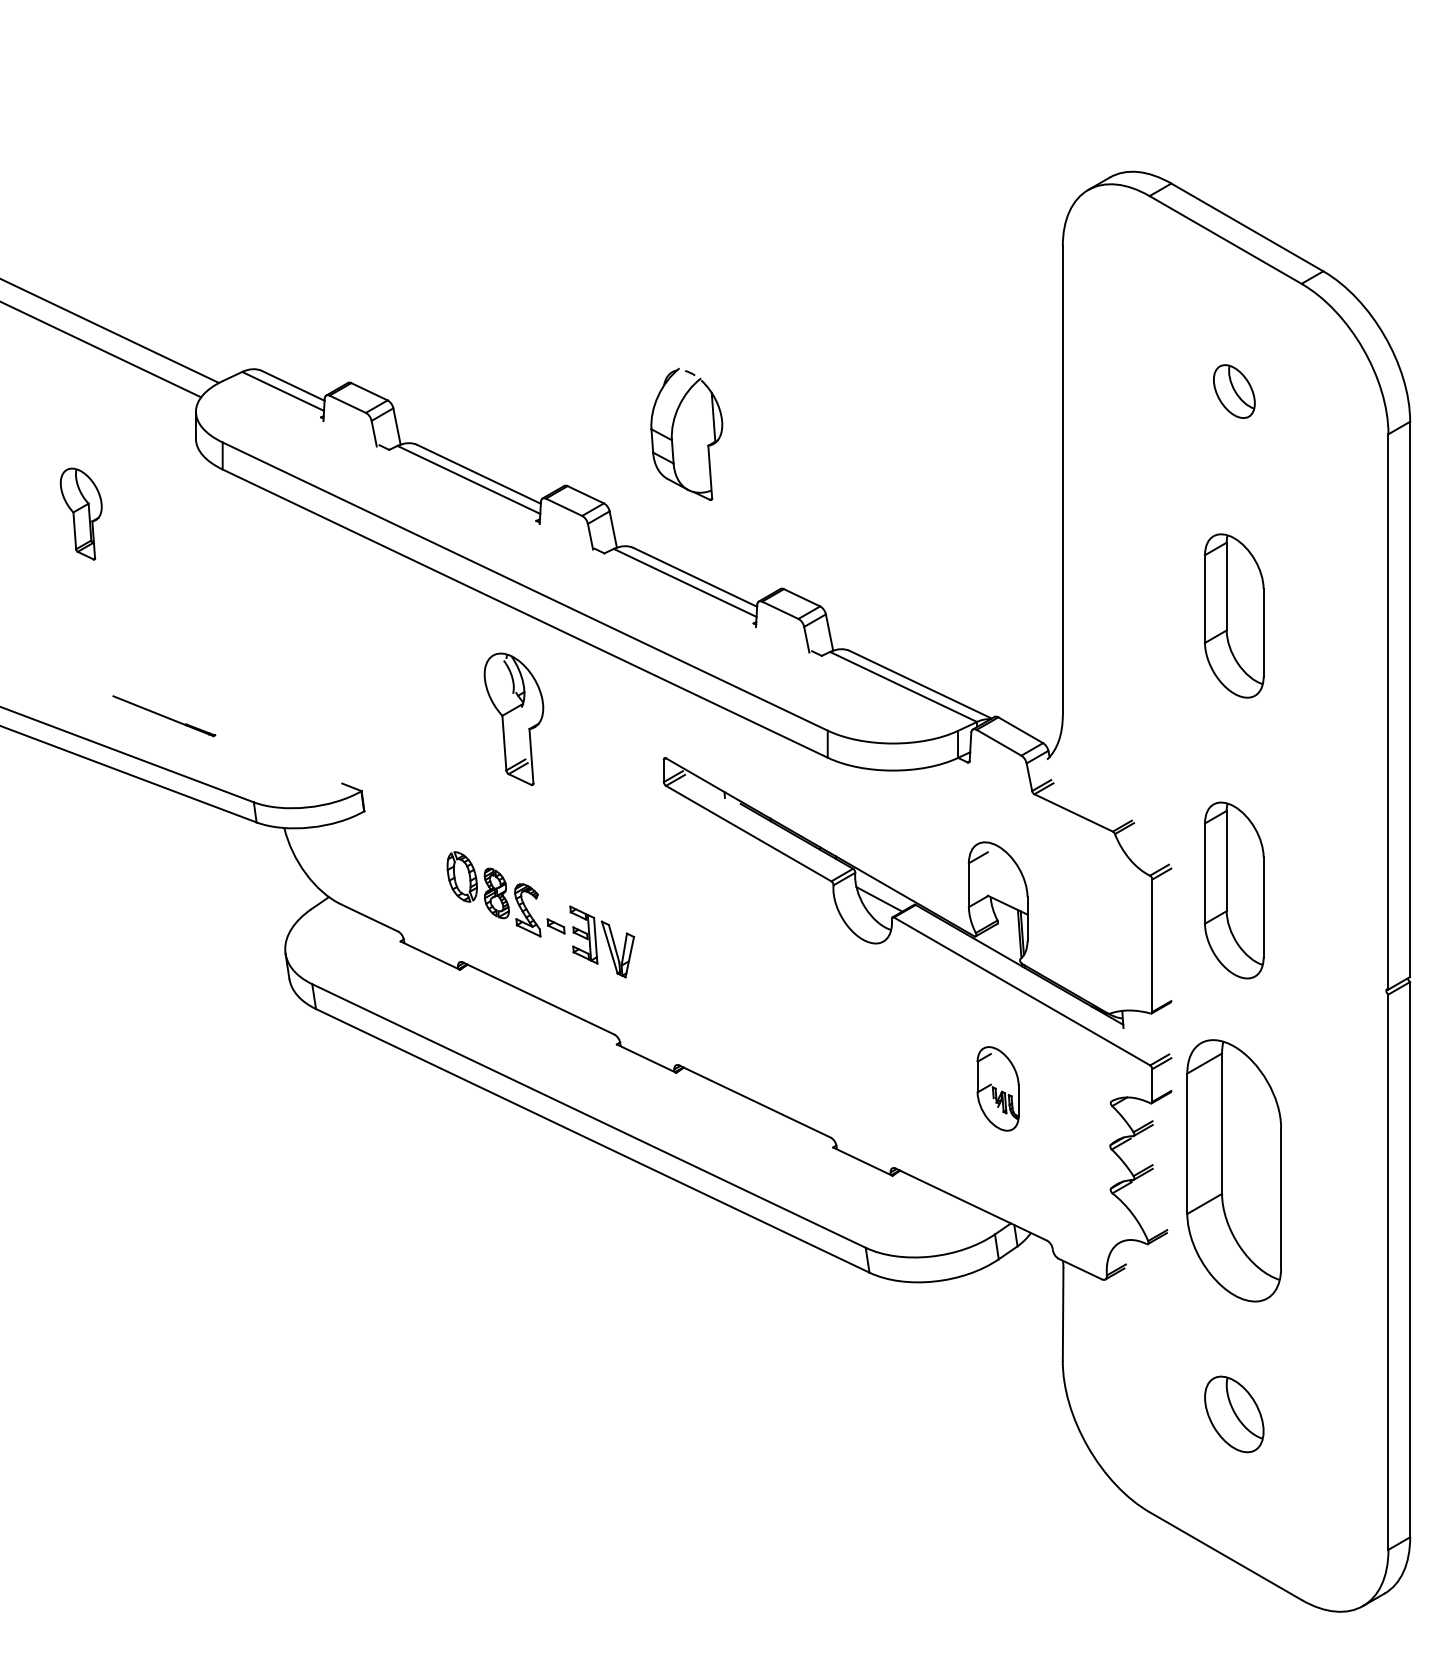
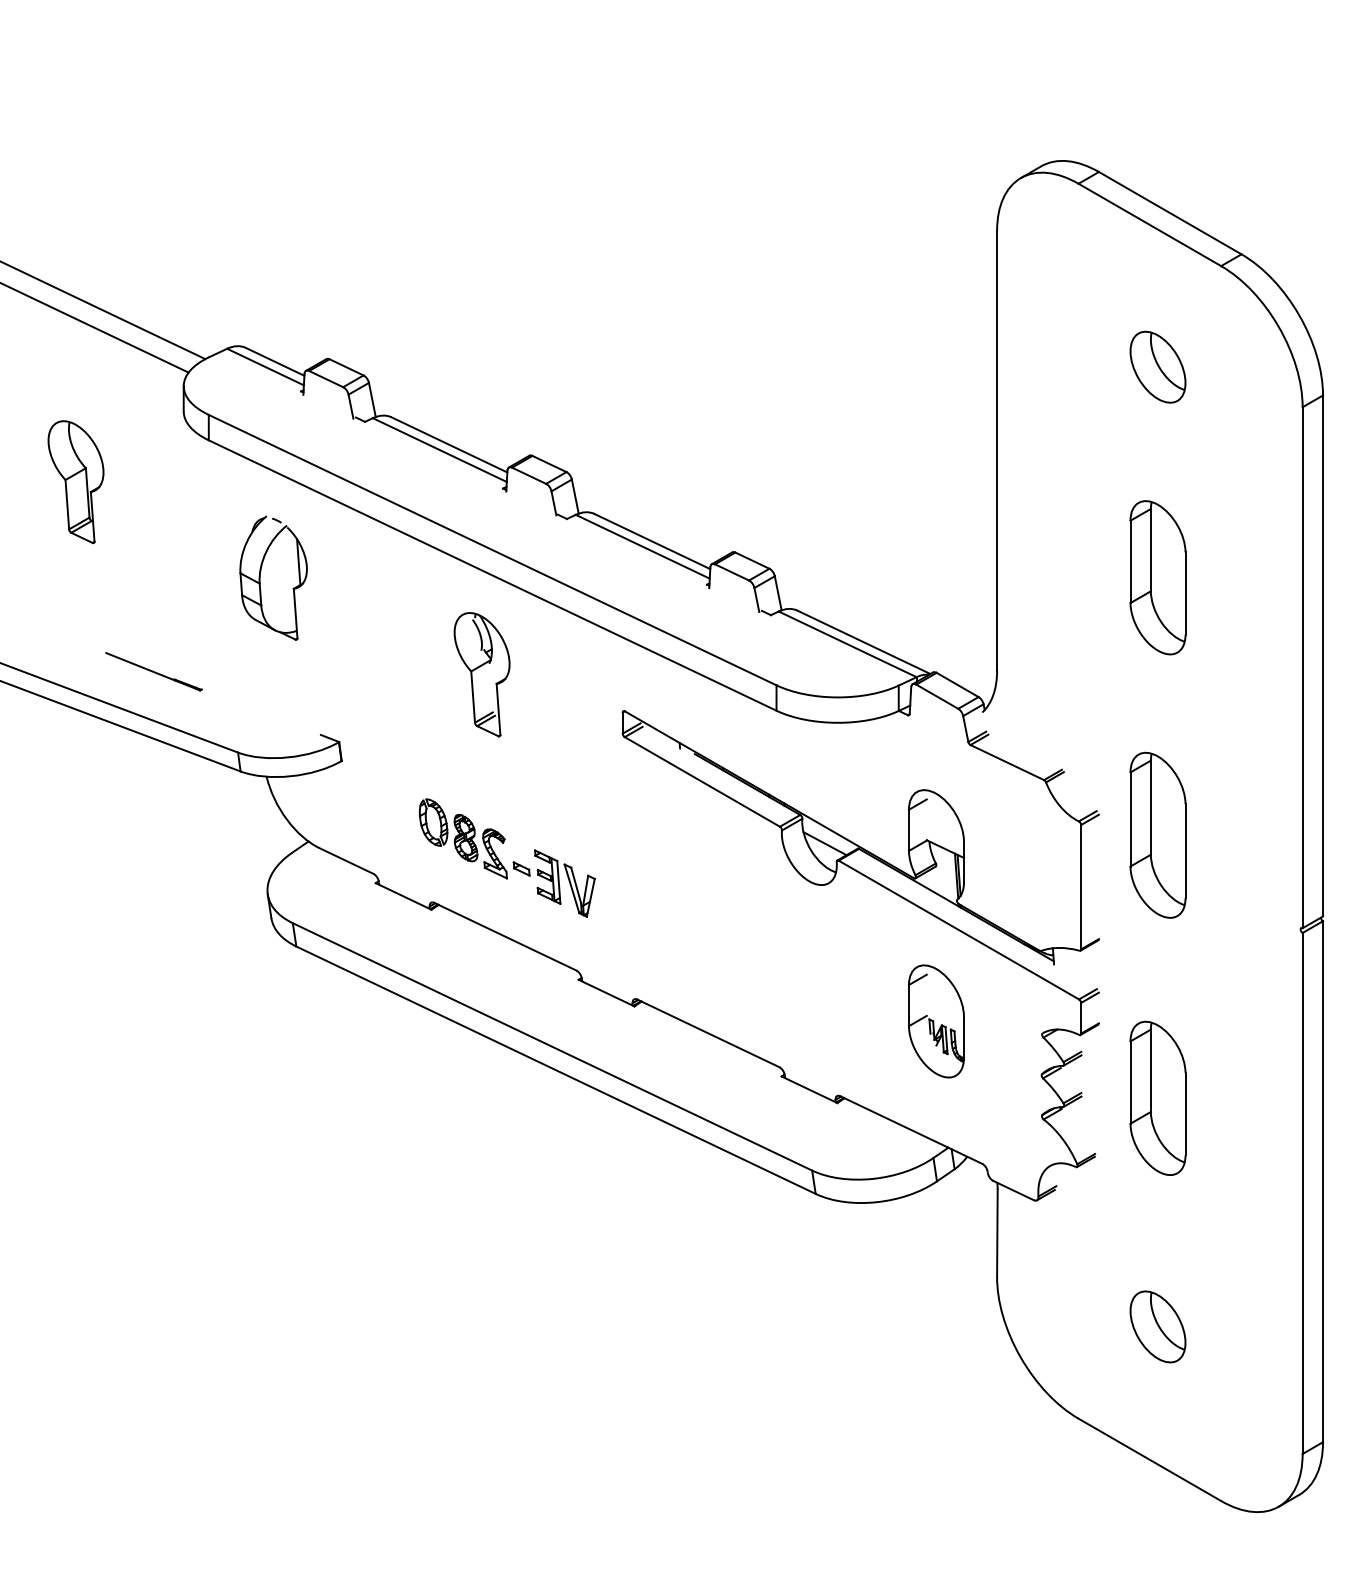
part: (1234, 391) -> (1158, 367), size x1.43
part: (686, 433) -> (273, 577), moved
part: (81, 513) -> (76, 481), size x1.43
part: (997, 1088) -> (935, 1021), size x1.43
part: (1234, 1170) -> (1158, 1098), size x0.62

